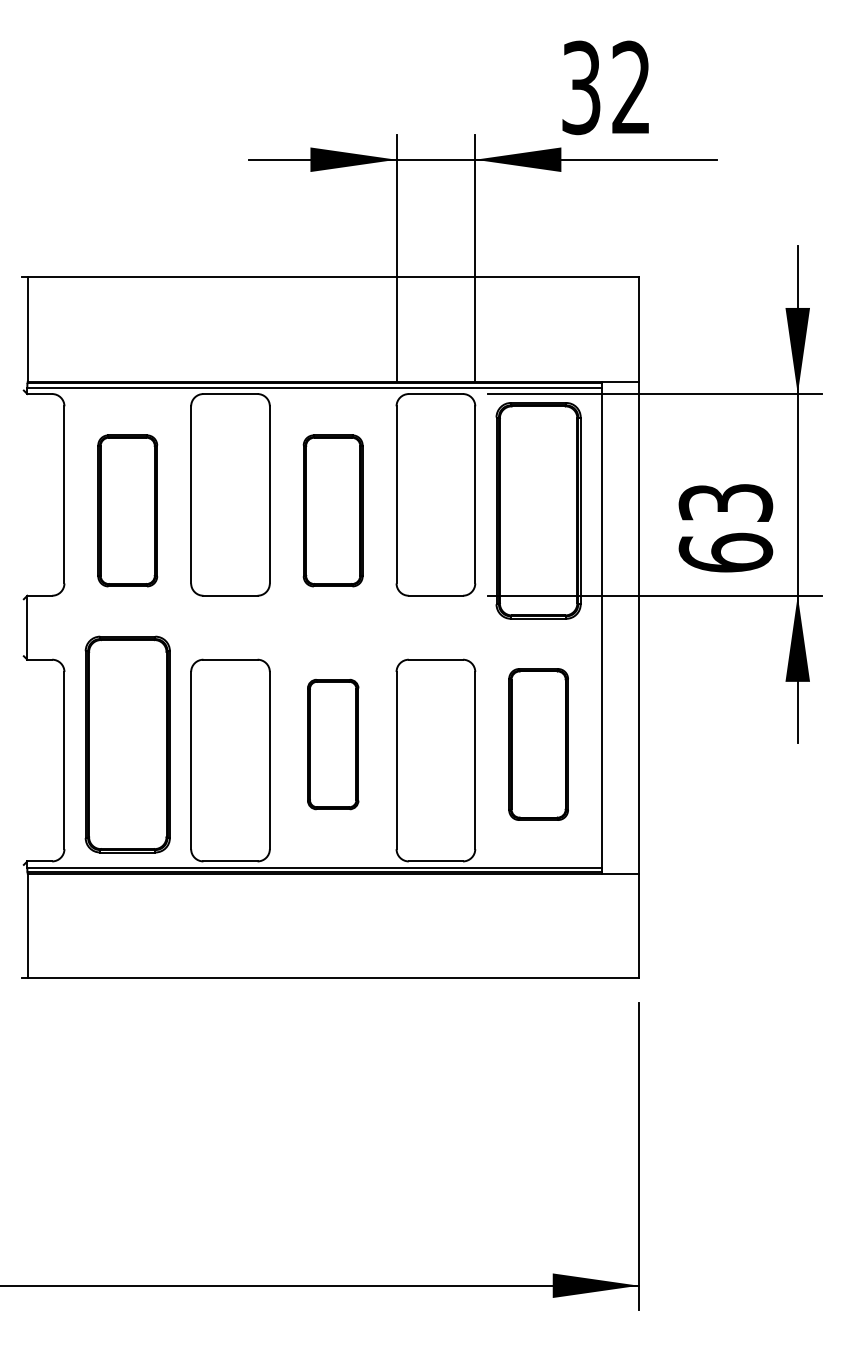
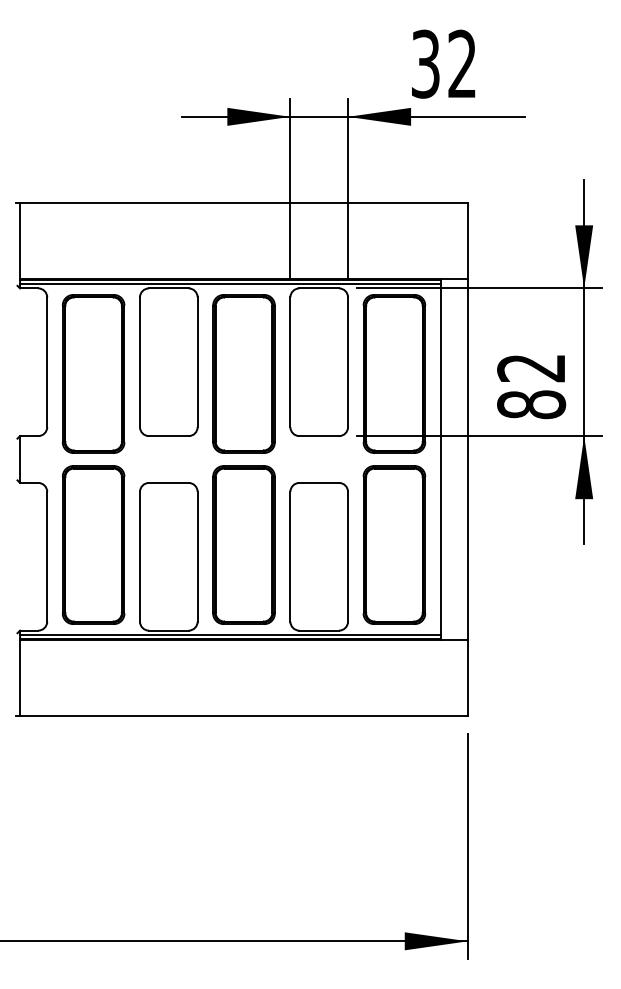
part: (127, 510) -> (93, 373), size x1.43
part: (332, 510) -> (243, 373), size x1.43
text: (725, 528) -> (531, 386), 63 -> 82
part: (332, 743) -> (243, 544), size x1.67
part: (538, 743) -> (394, 544), size x1.43

